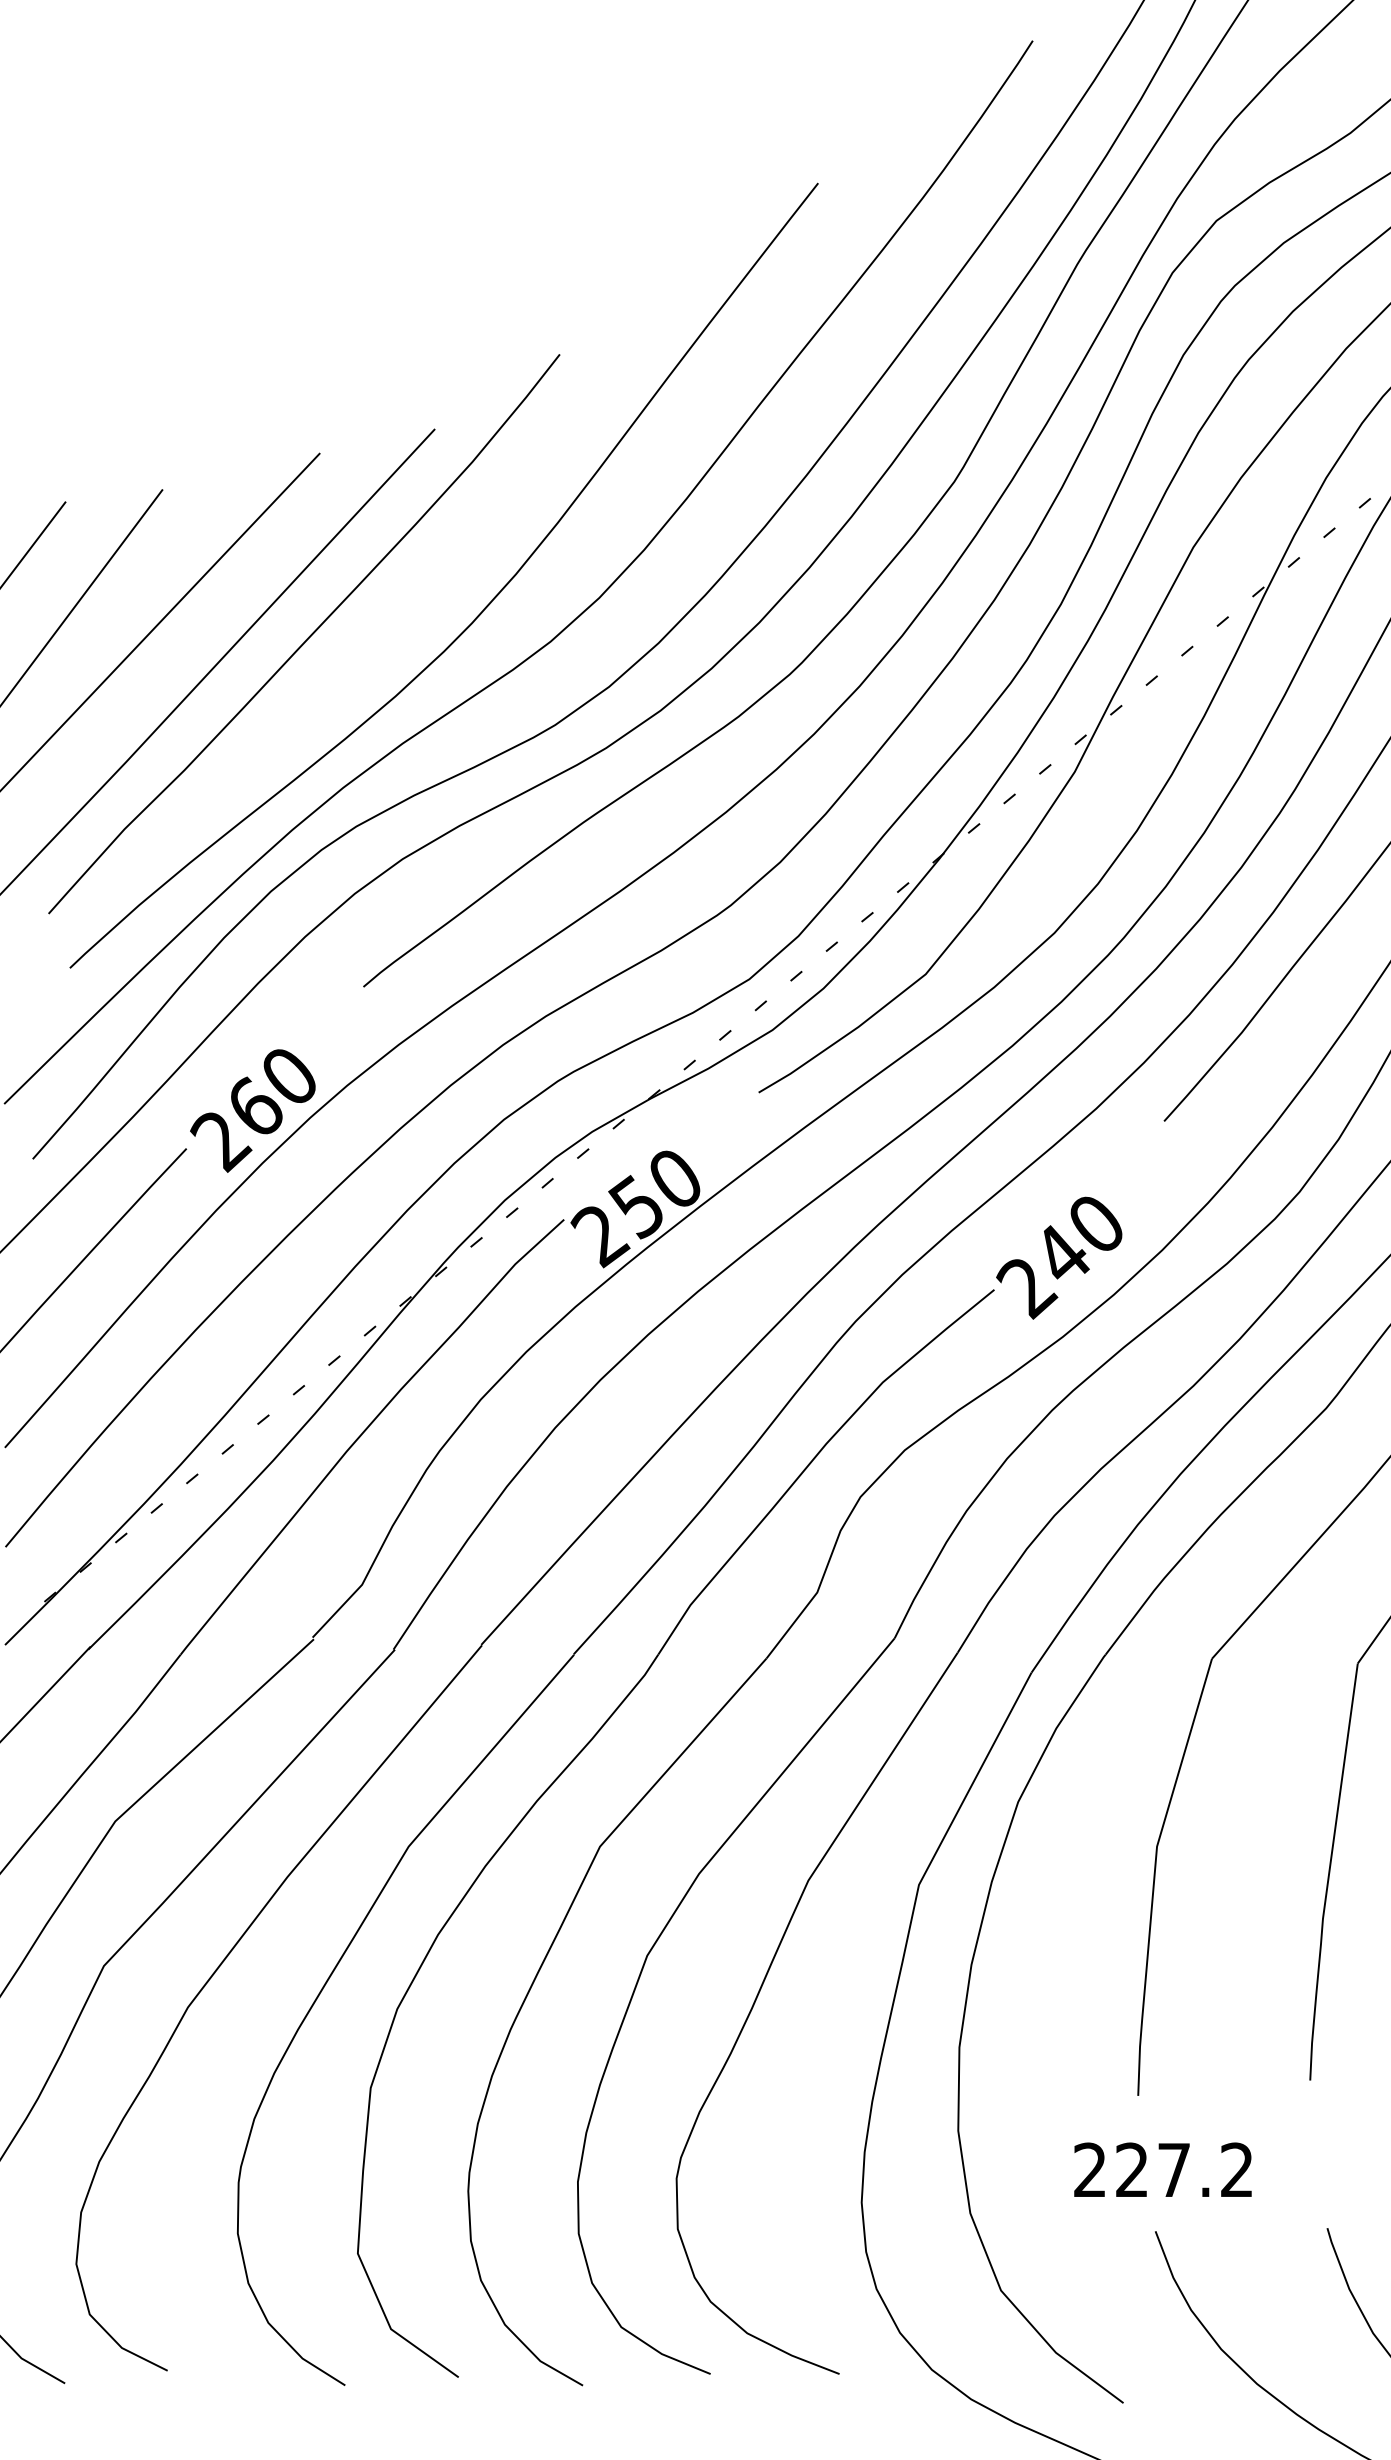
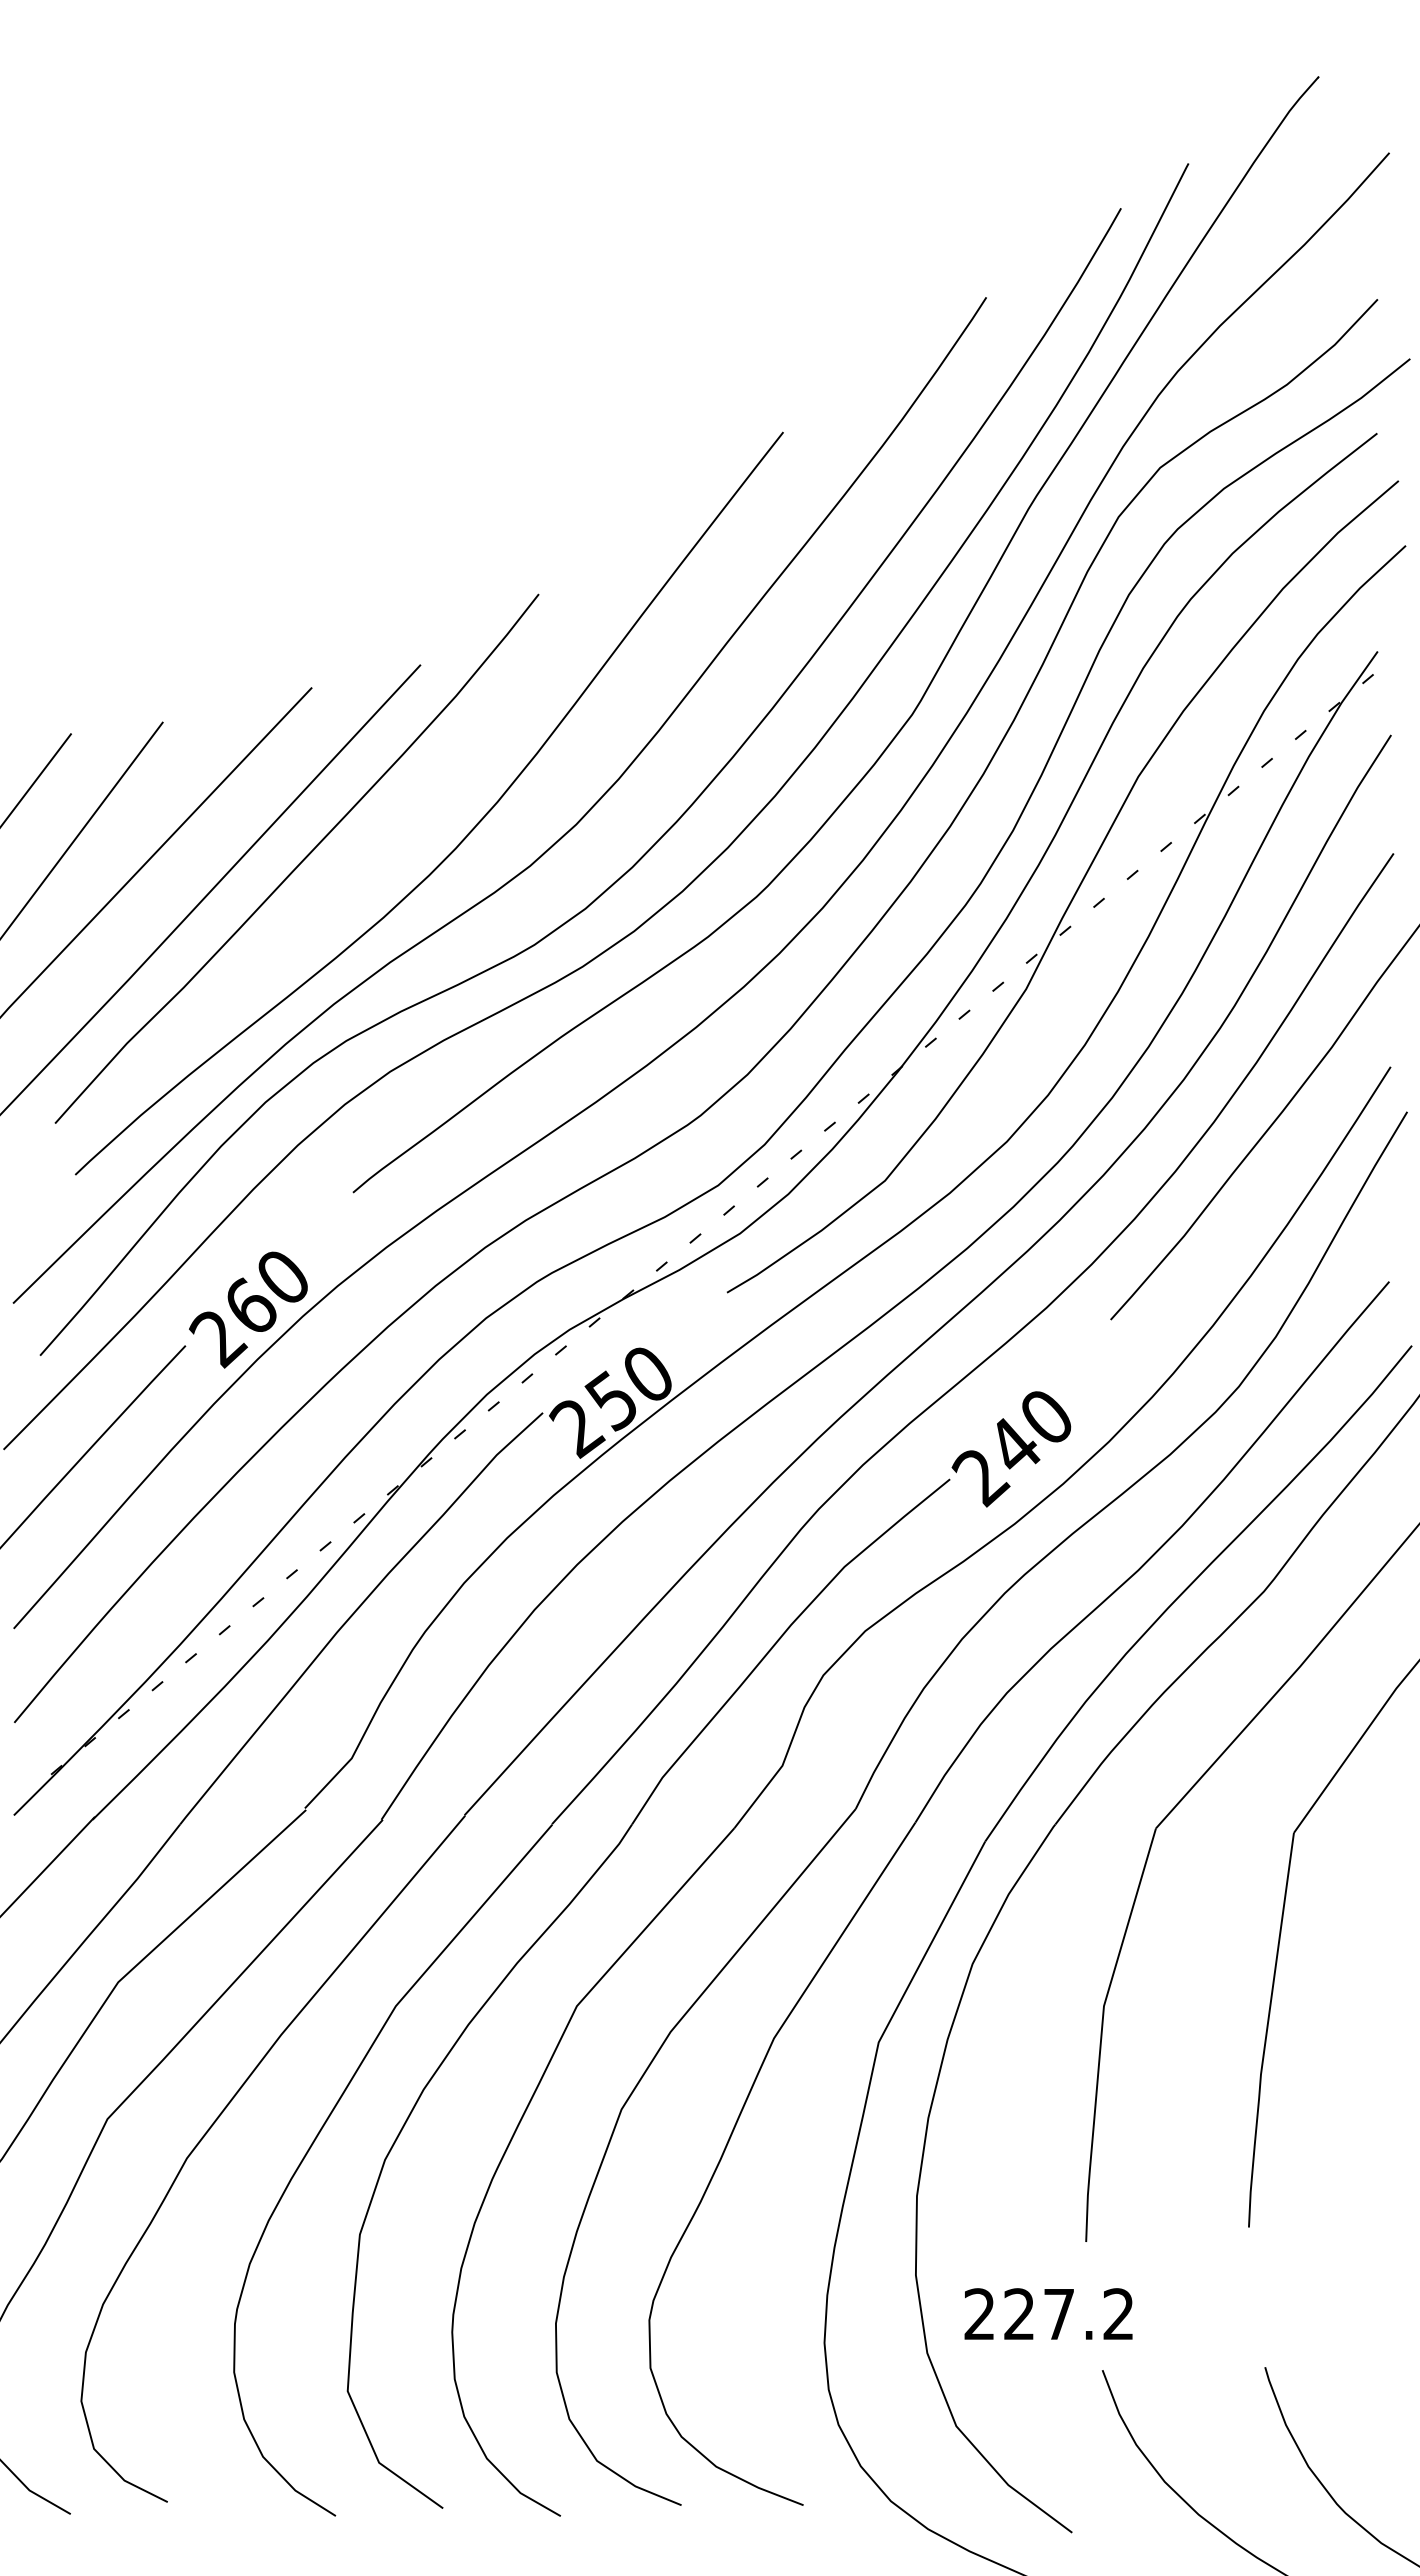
text: (1162, 2169) -> (1048, 2313), moved

